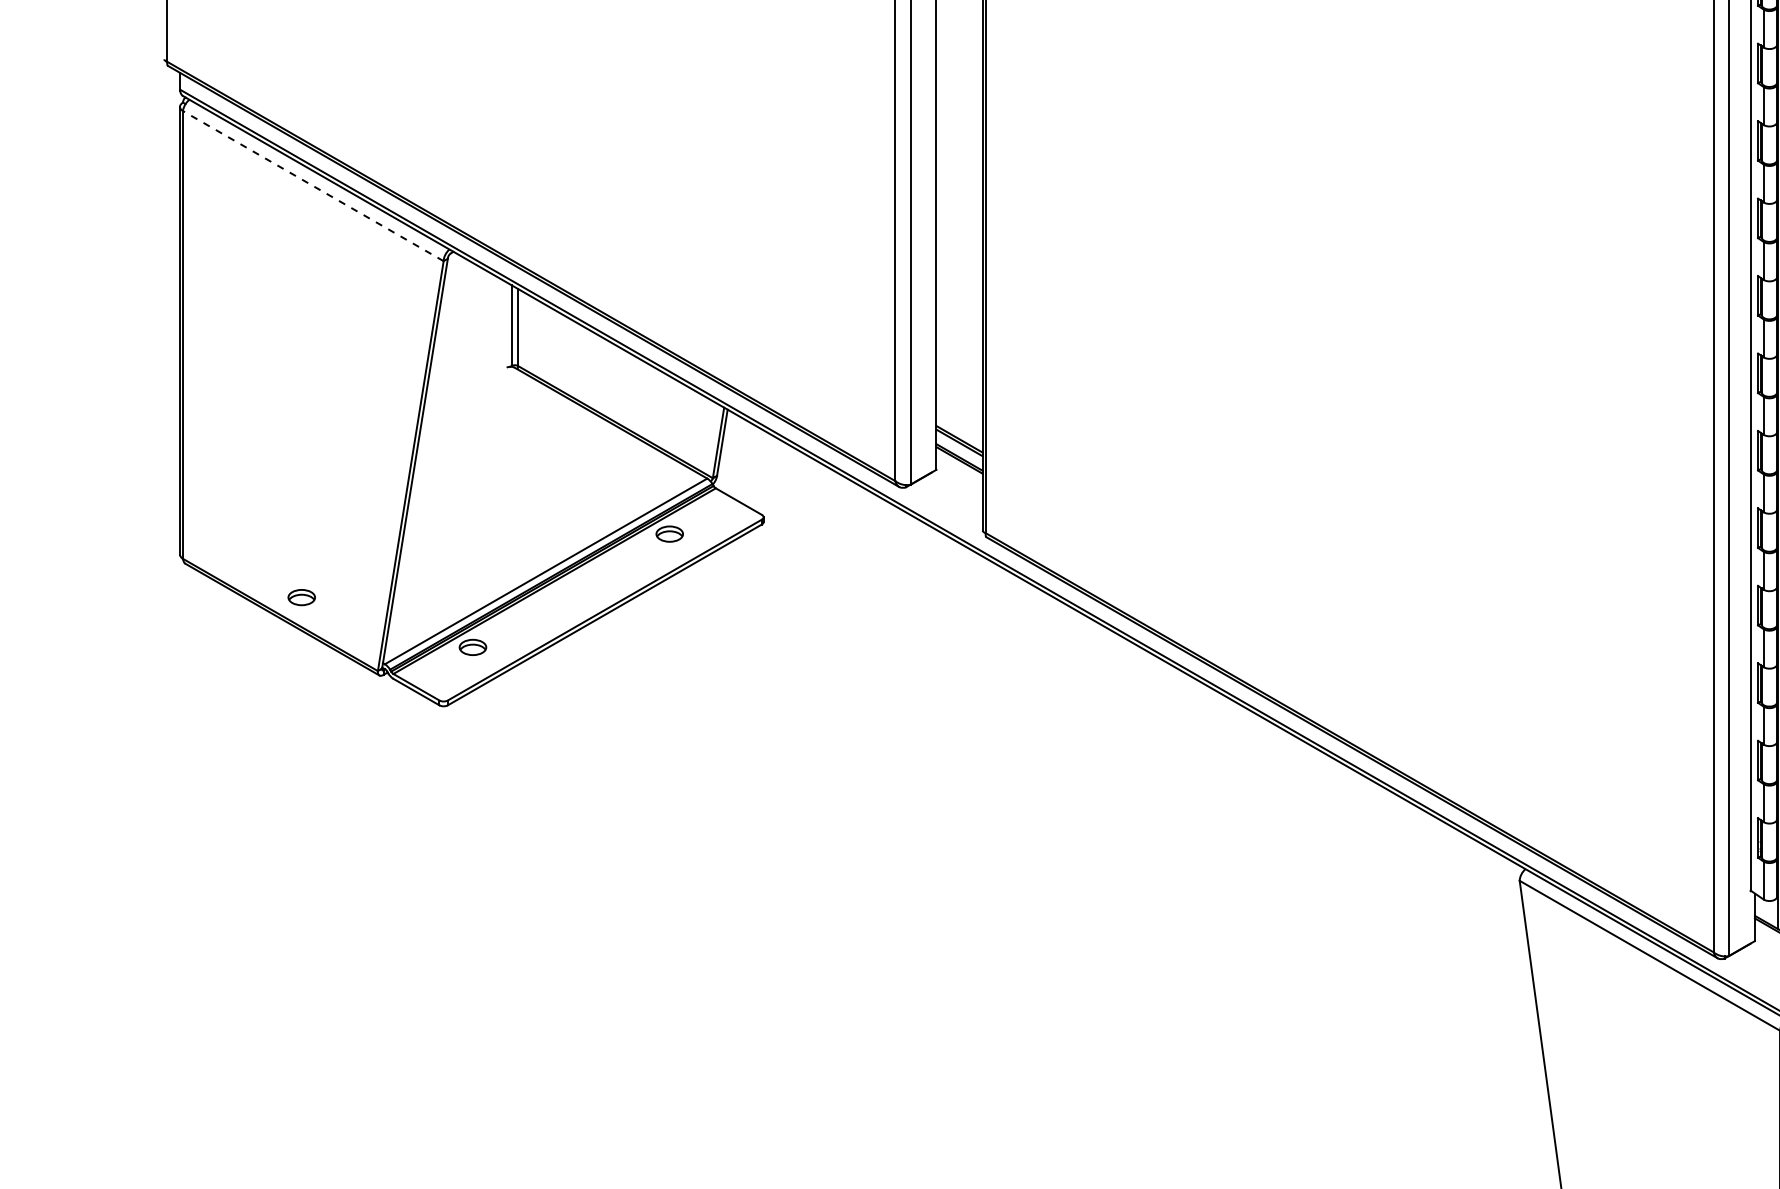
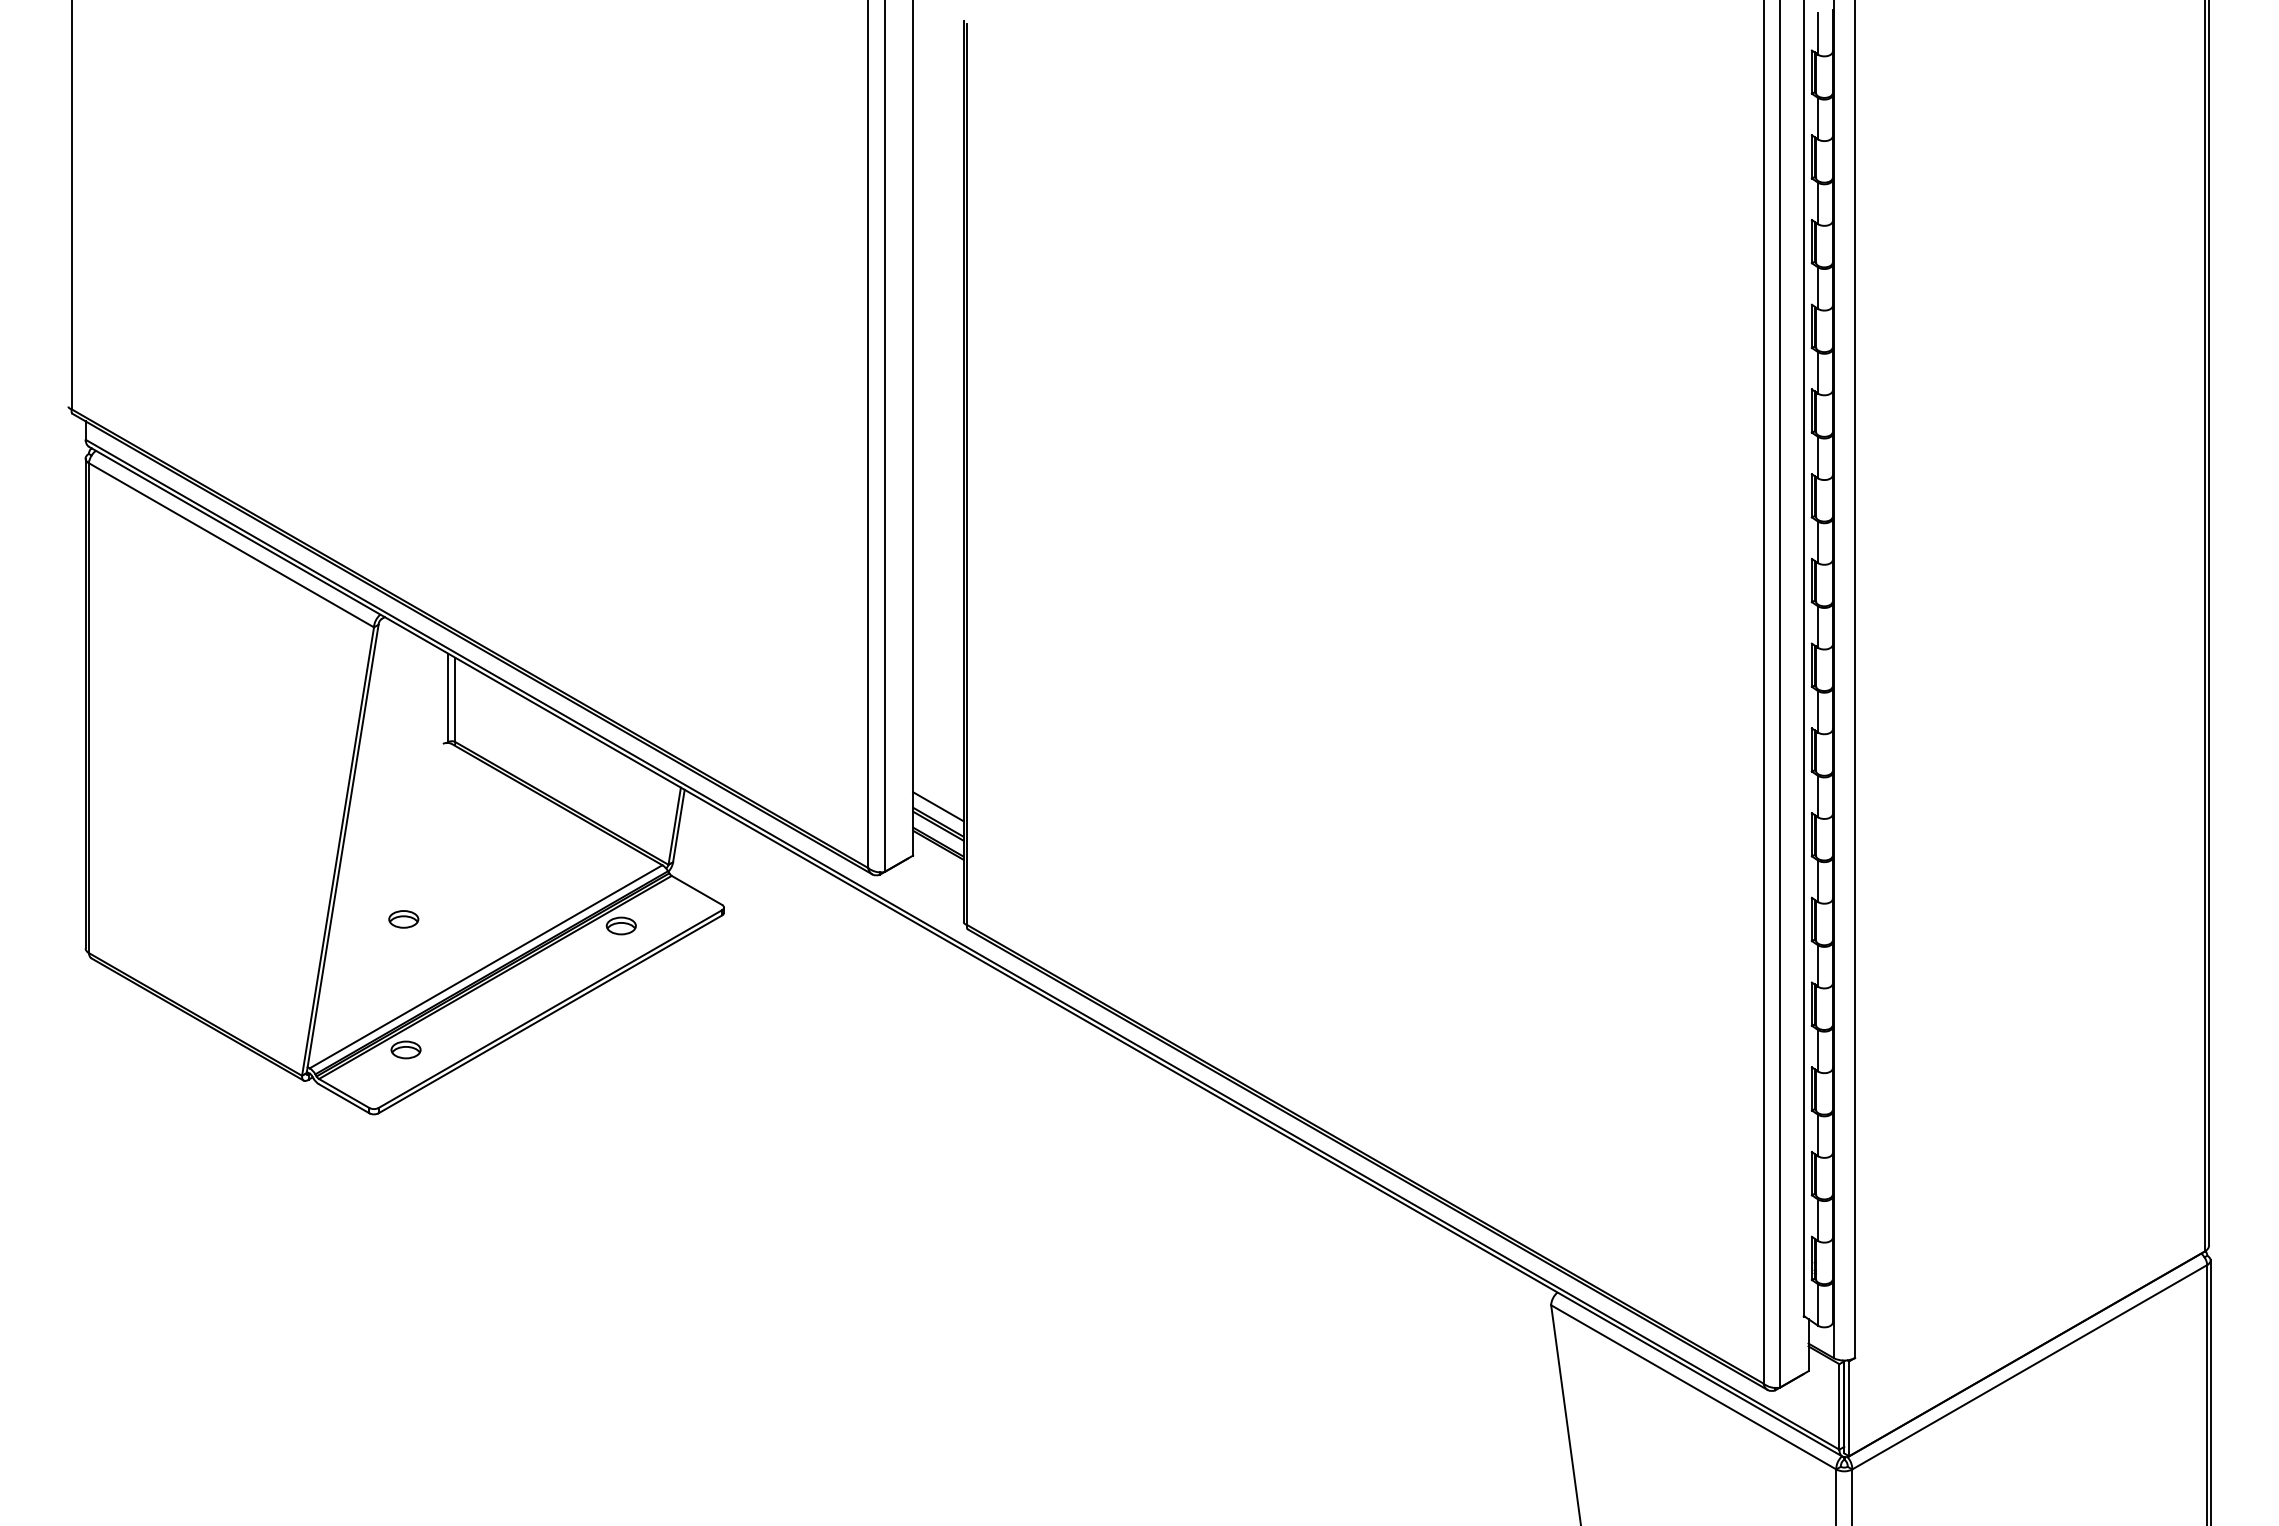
line: (313, 186) -> (231, 545), dashed -> solid
line: (959, 424) -> (938, 806), added
part: (301, 597) -> (403, 919), moved

